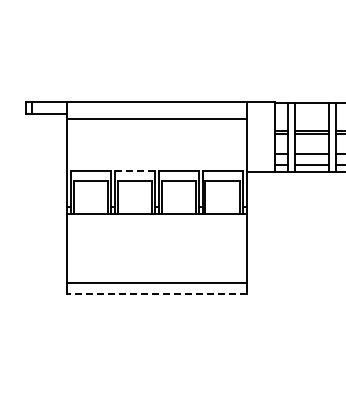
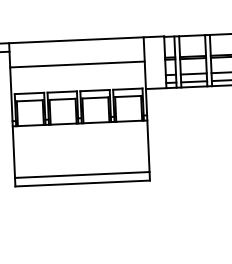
line: (156, 118) -> (77, 64), moved
line: (134, 170) -> (61, 91), dashed -> solid
line: (156, 294) -> (82, 183), dashed -> solid

